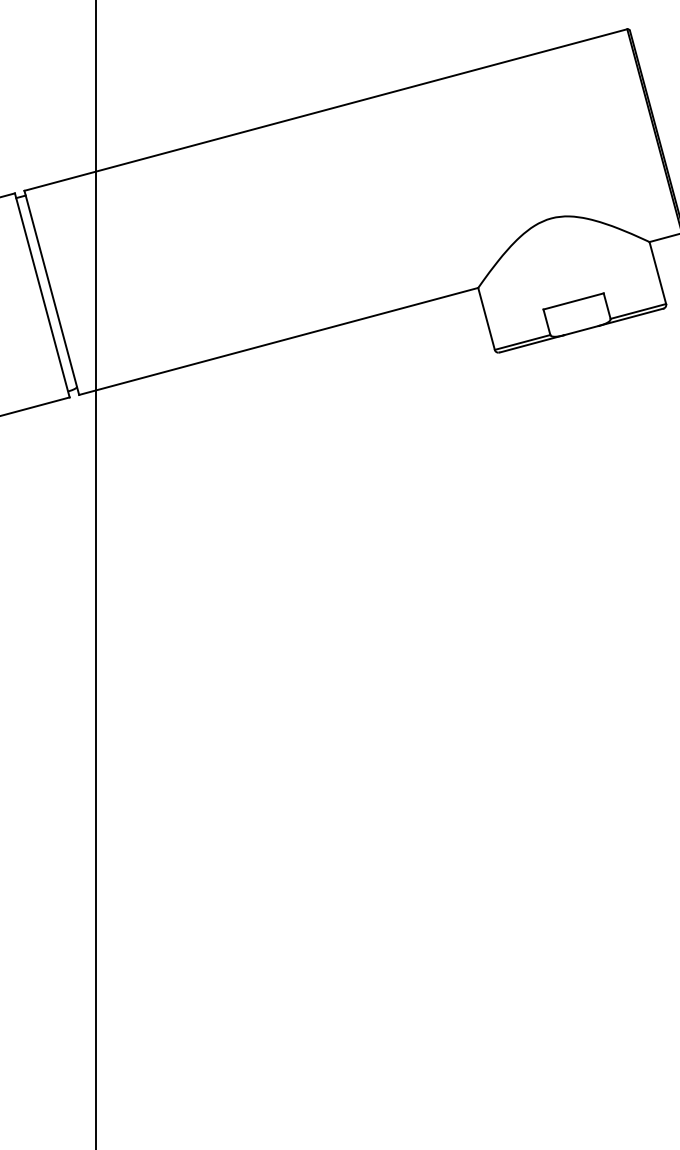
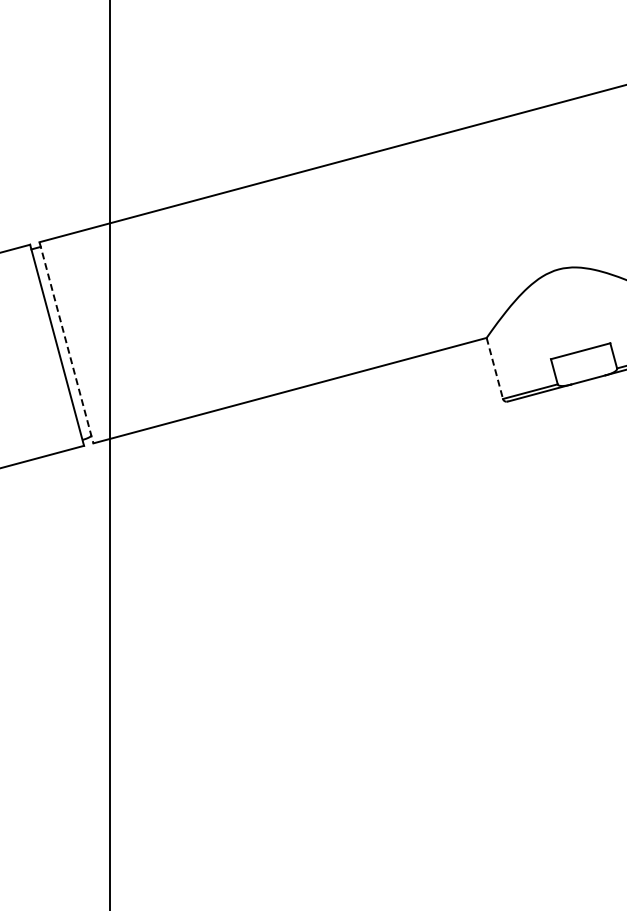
line: (51, 292) -> (66, 342), solid -> dashed
line: (486, 319) -> (494, 369), solid -> dashed

